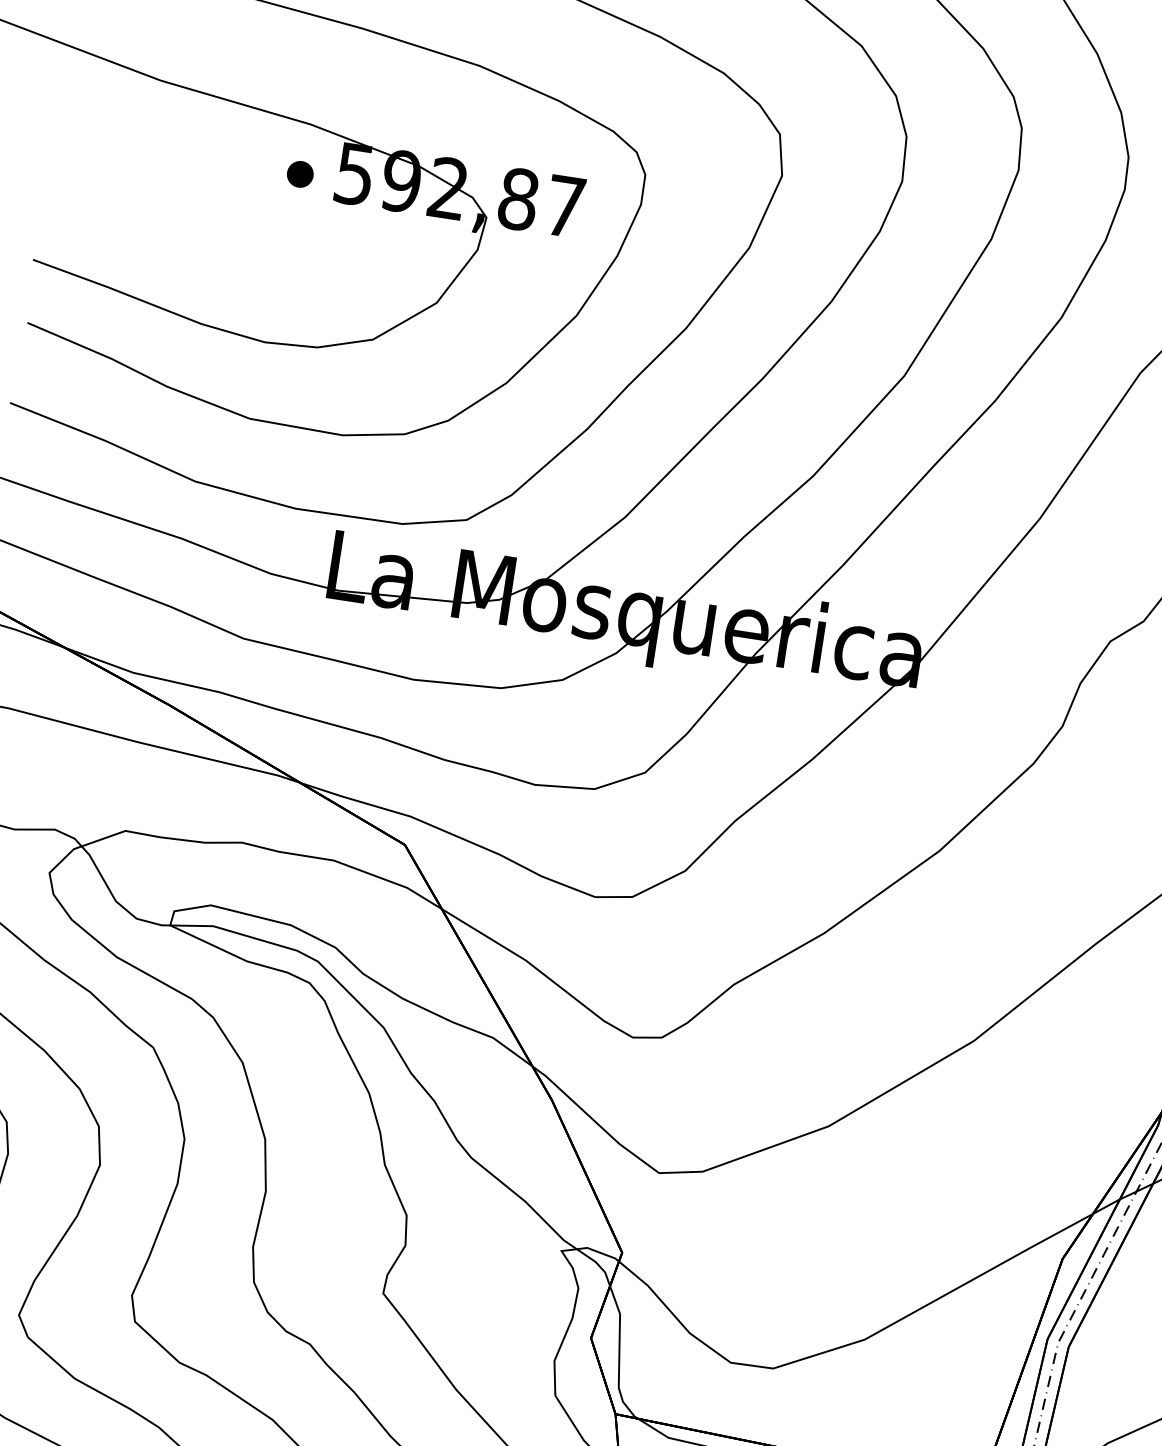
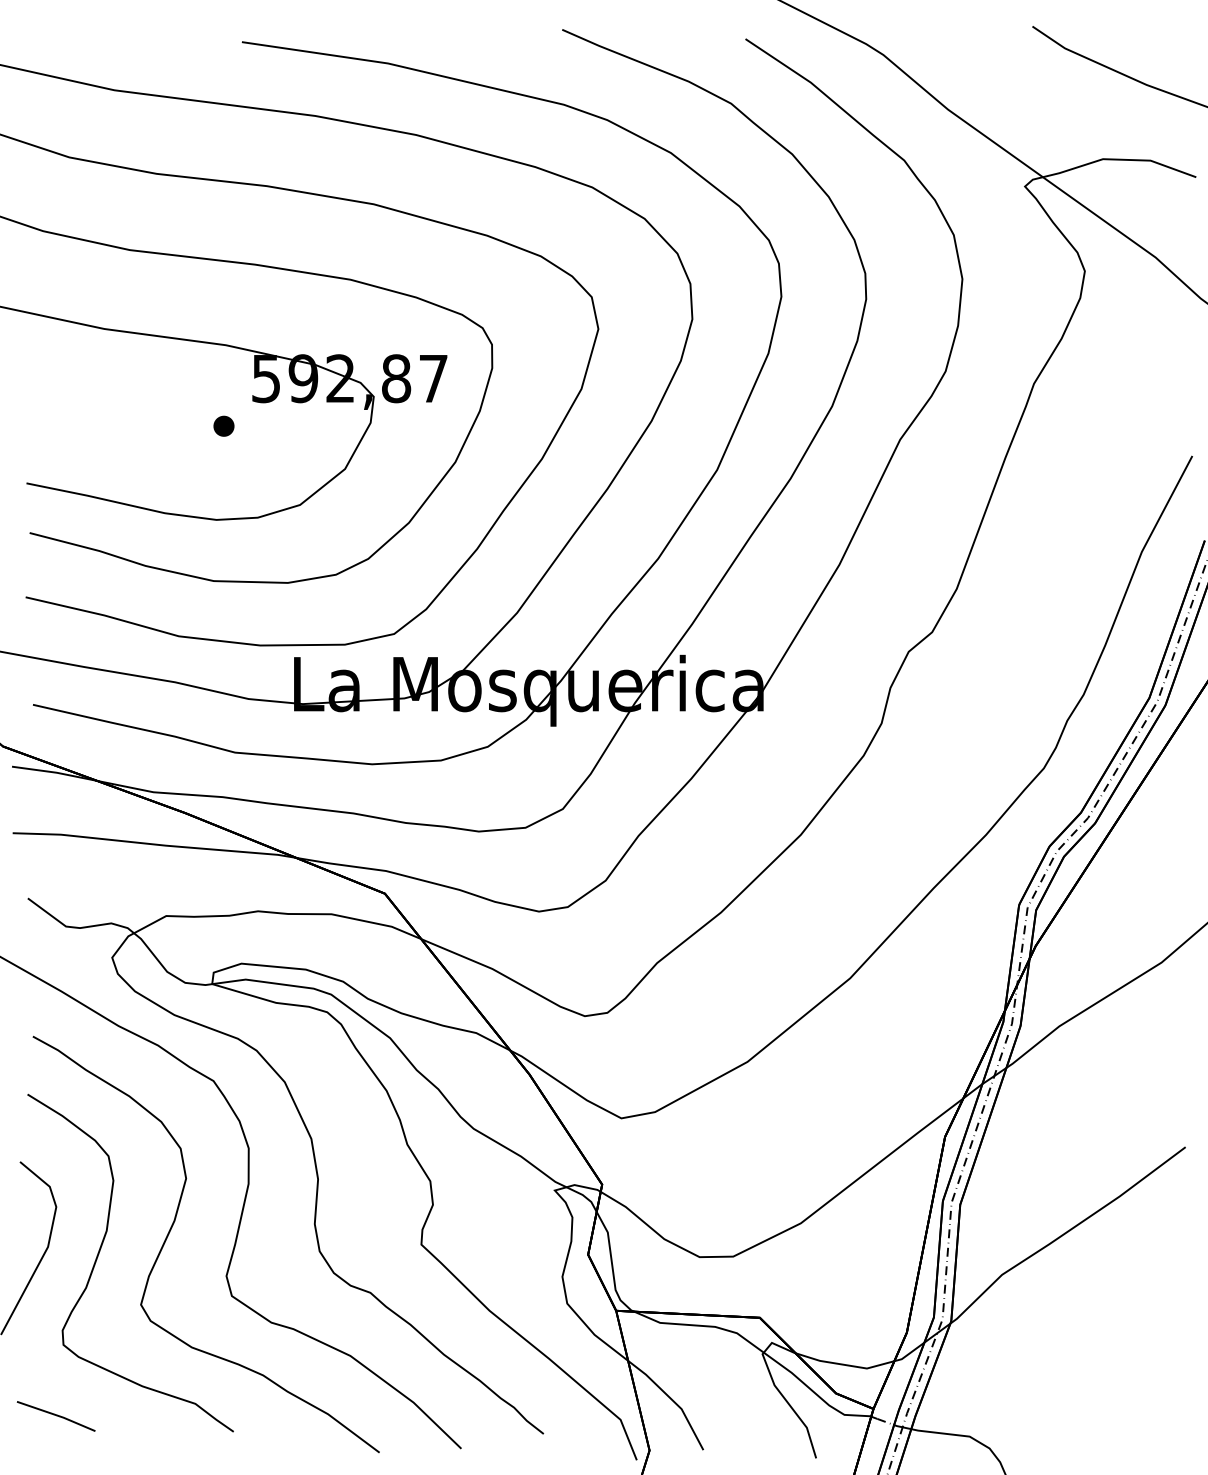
part: (299, 173) -> (223, 425), moved

